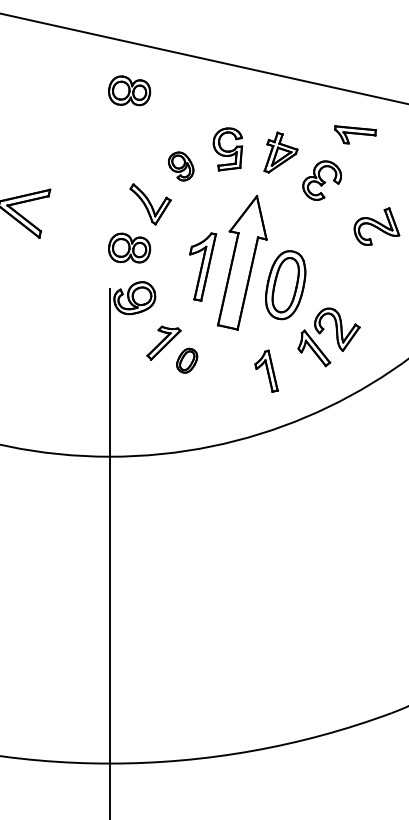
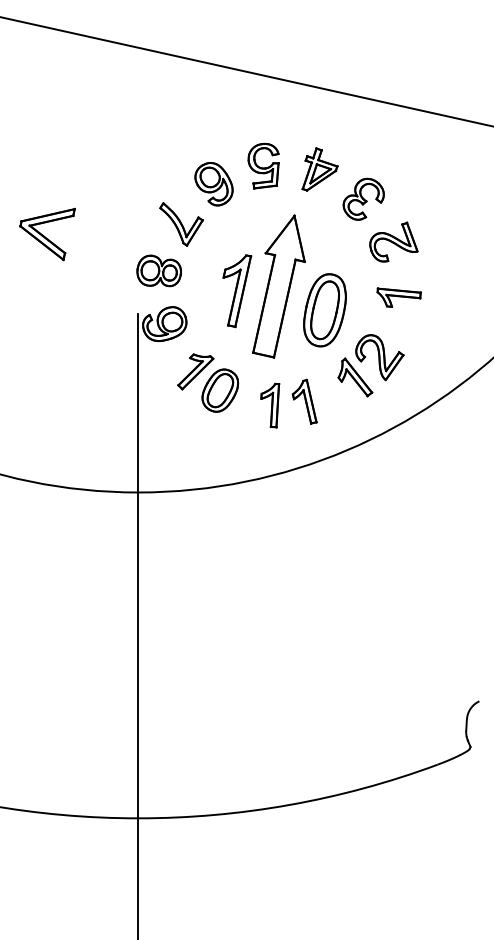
part: (128, 90) -> (158, 103), removed
part: (354, 134) -> (398, 297), moved
part: (180, 166) -> (213, 184), size x1.43
part: (376, 226) -> (393, 241), moved
part: (187, 360) -> (220, 390), size x1.67
part: (234, 374) -> (270, 405), added

